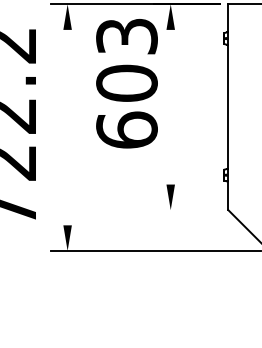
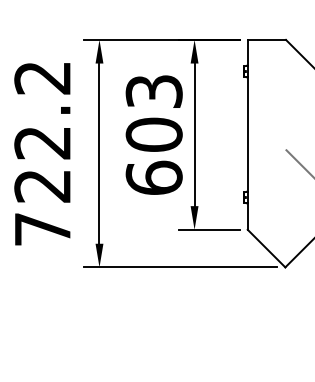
text: (126, 83) -> (153, 134), moved
line: (170, 106) -> (194, 134), added
line: (67, 127) -> (99, 153), added
line: (185, 209) -> (208, 229), added

